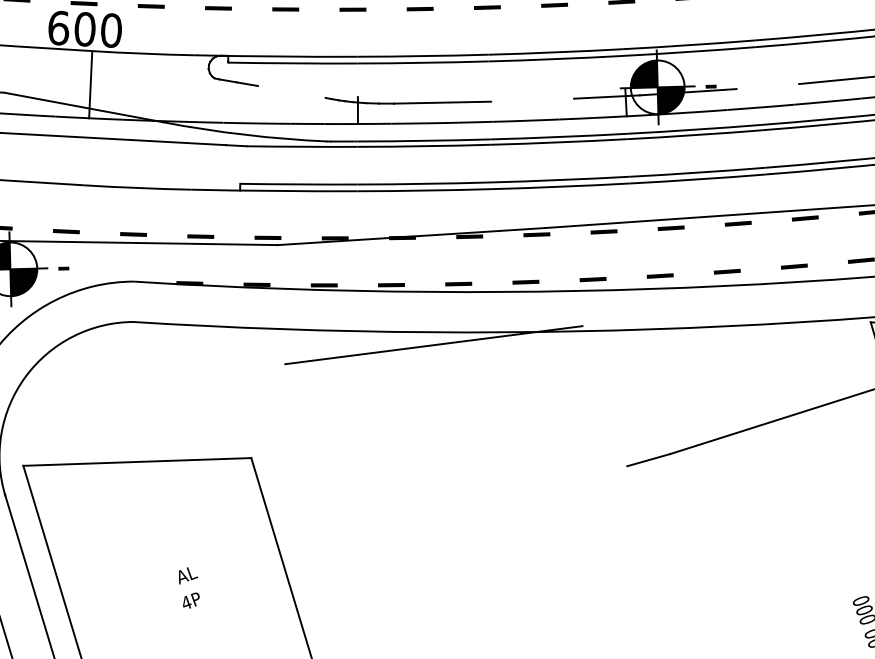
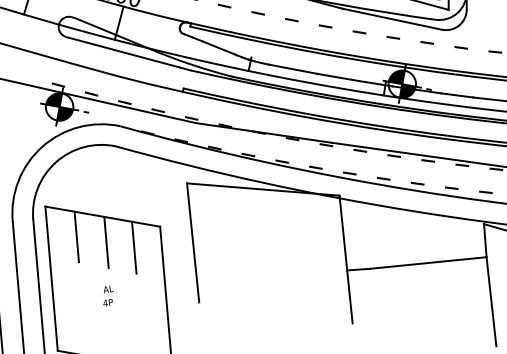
line: (767, 86) -> (457, 95), added
line: (290, 91) -> (218, 47), added
line: (532, 100) -> (338, 77), added
line: (619, 446) -> (345, 259), added
line: (321, 474) -> (193, 242), added
line: (210, 508) -> (134, 247), added
line: (154, 509) -> (106, 242), added
line: (94, 510) -> (76, 236), added
text: (189, 586) -> (108, 295), moved

